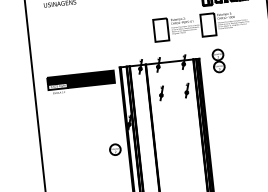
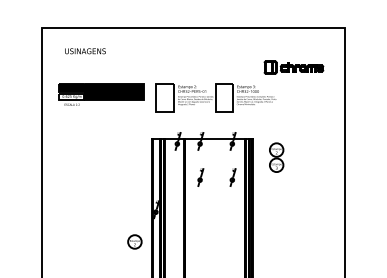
part: (201, 25) -> (215, 97), moved
part: (218, 60) -> (276, 157), moved
part: (81, 82) -> (101, 94), moved

